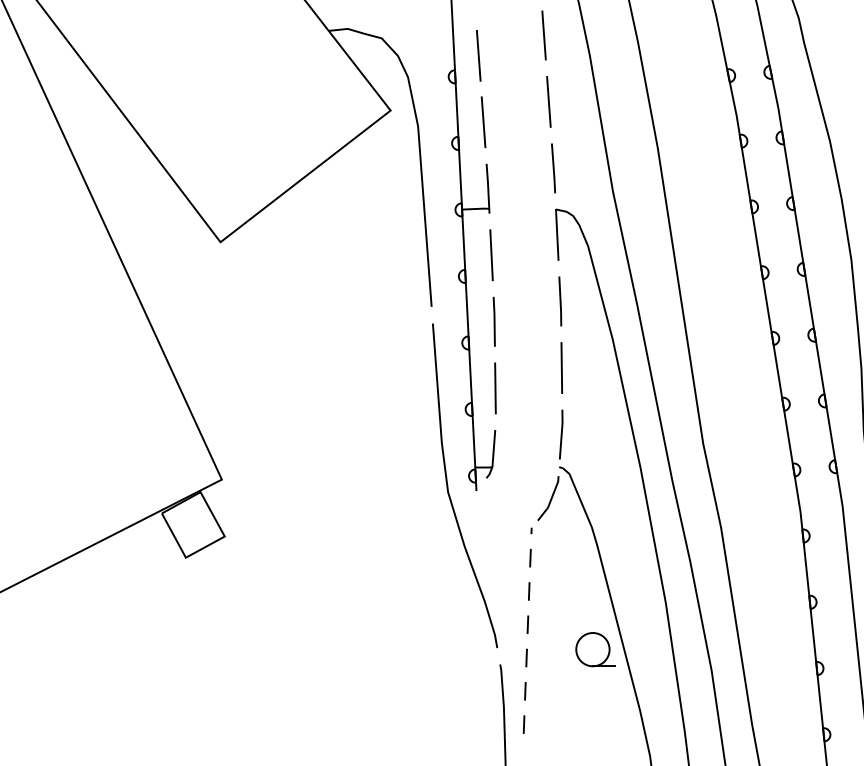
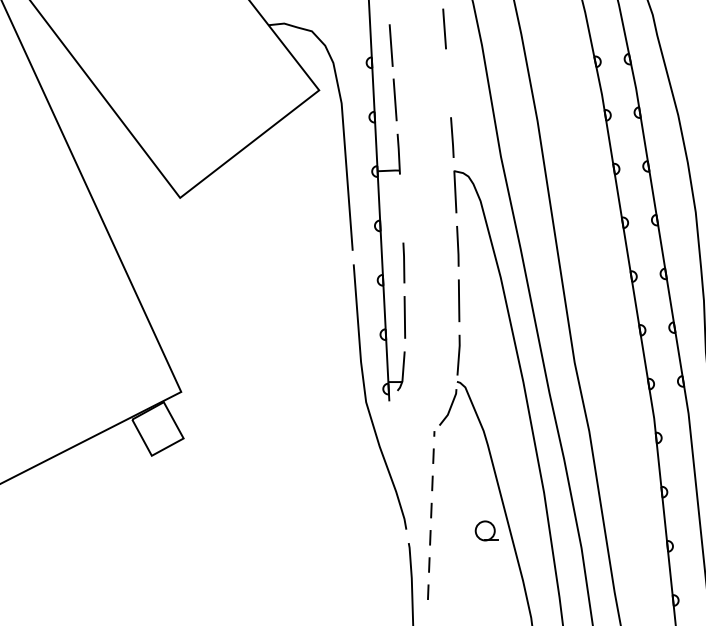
line: (548, 100) -> (448, 82), removed
line: (491, 255) -> (401, 208), removed
part: (595, 649) -> (486, 530), size x0.7

